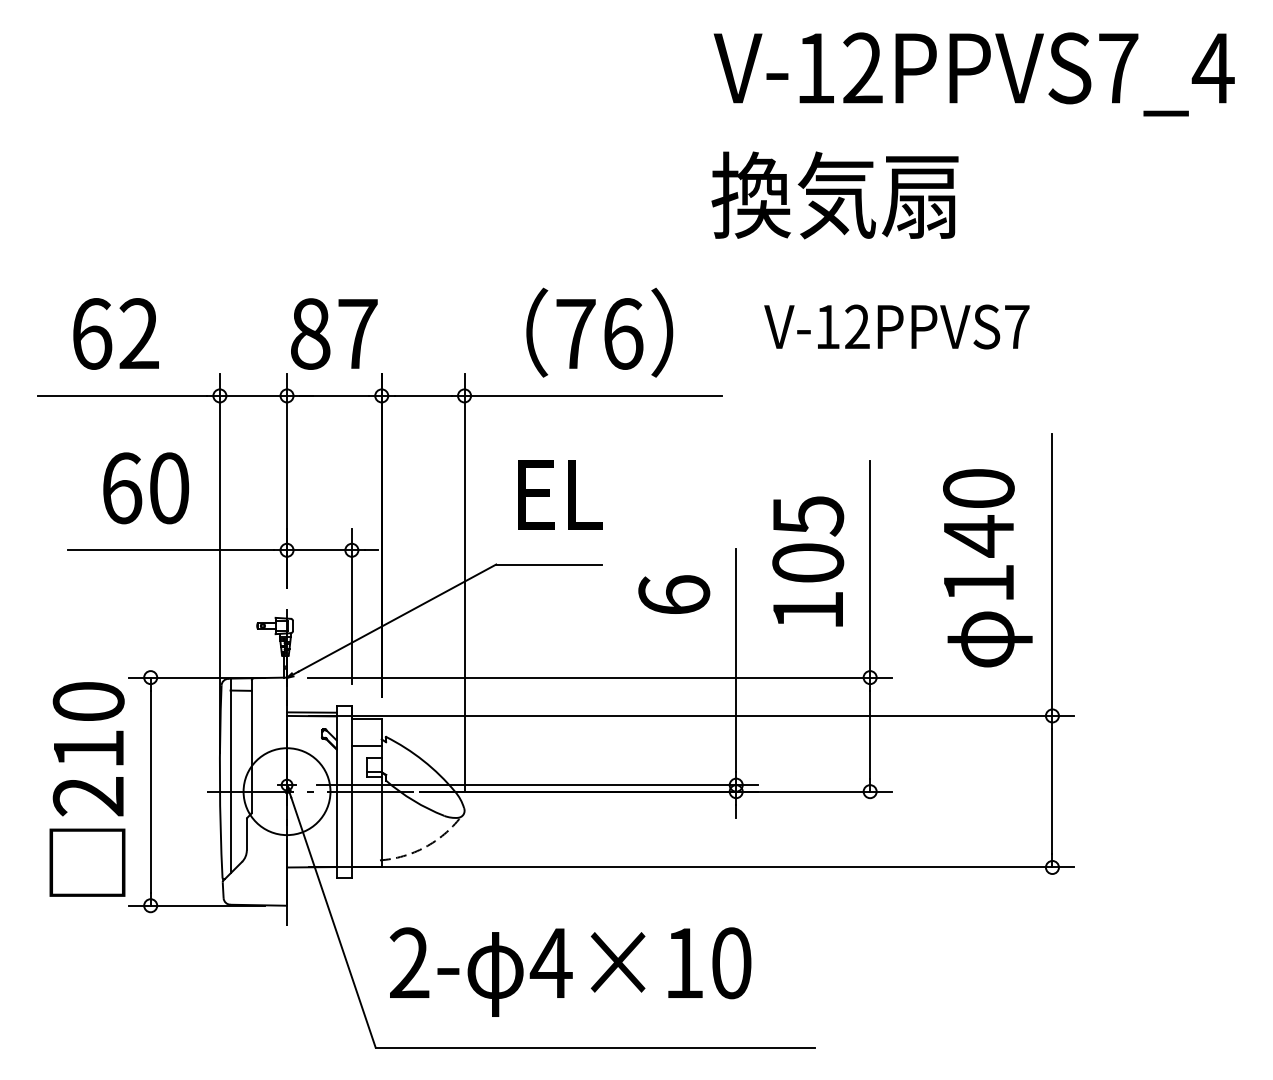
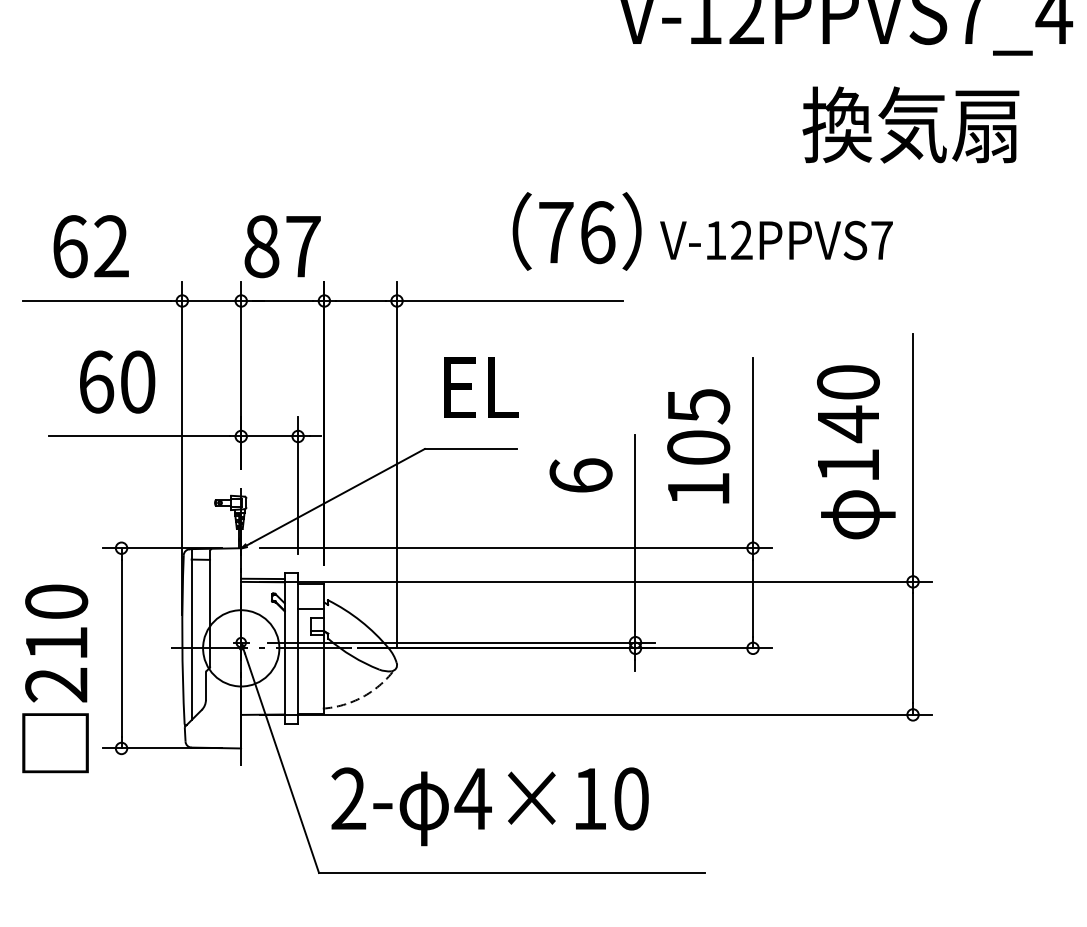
text: (834, 195) -> (910, 125), moved
text: (599, 332) -> (576, 231), moved
text: (87, 789) -> (55, 678), moved

